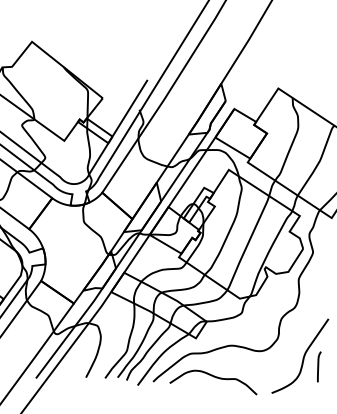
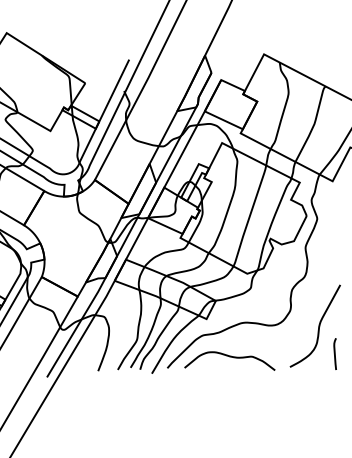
line: (317, 366) -> (334, 353), moved

